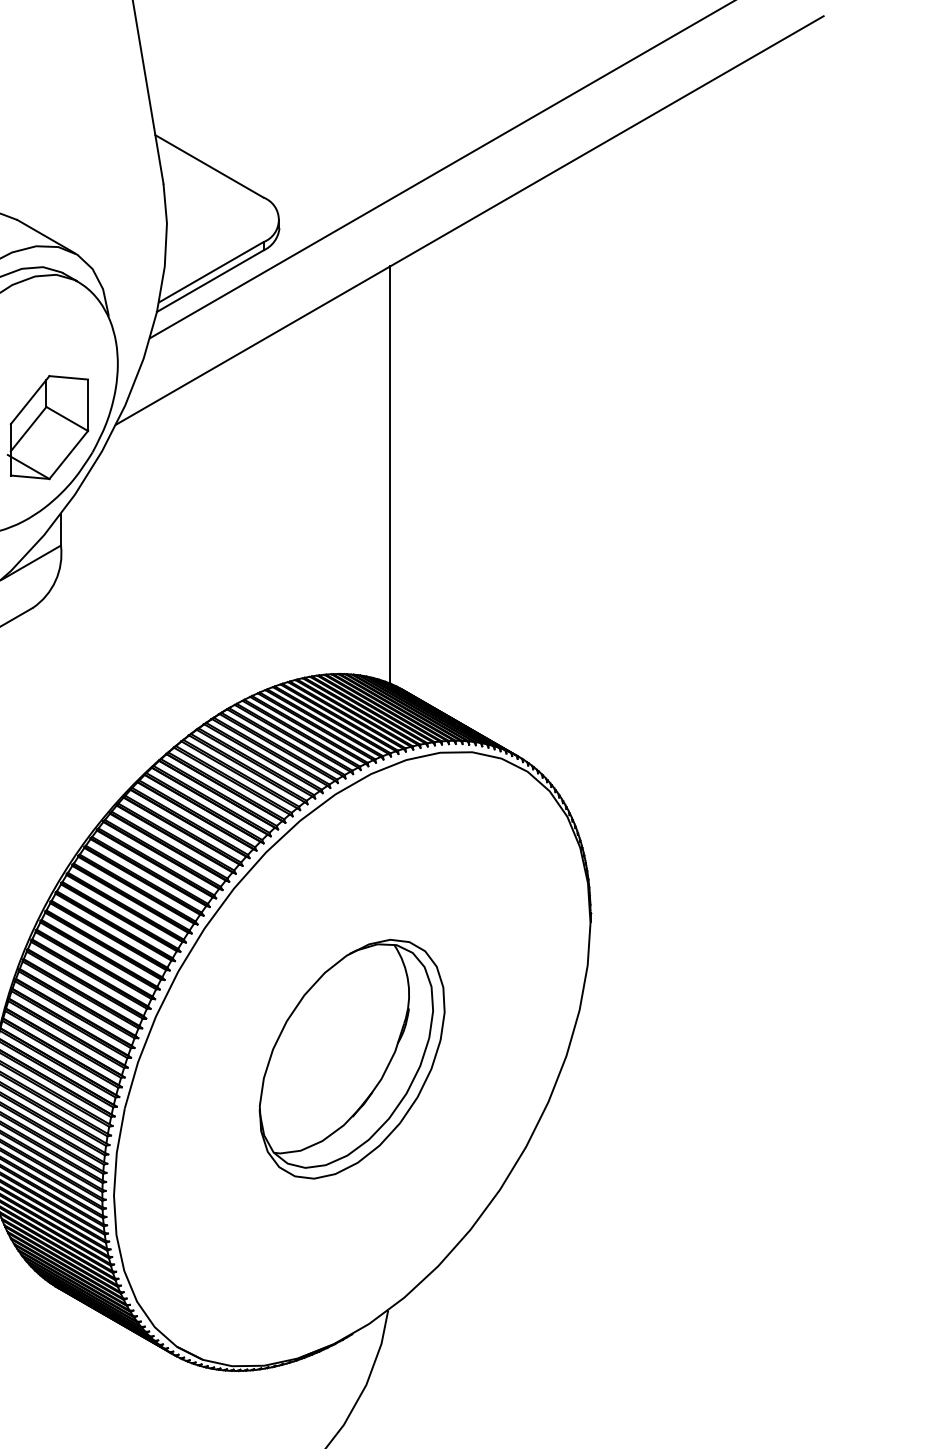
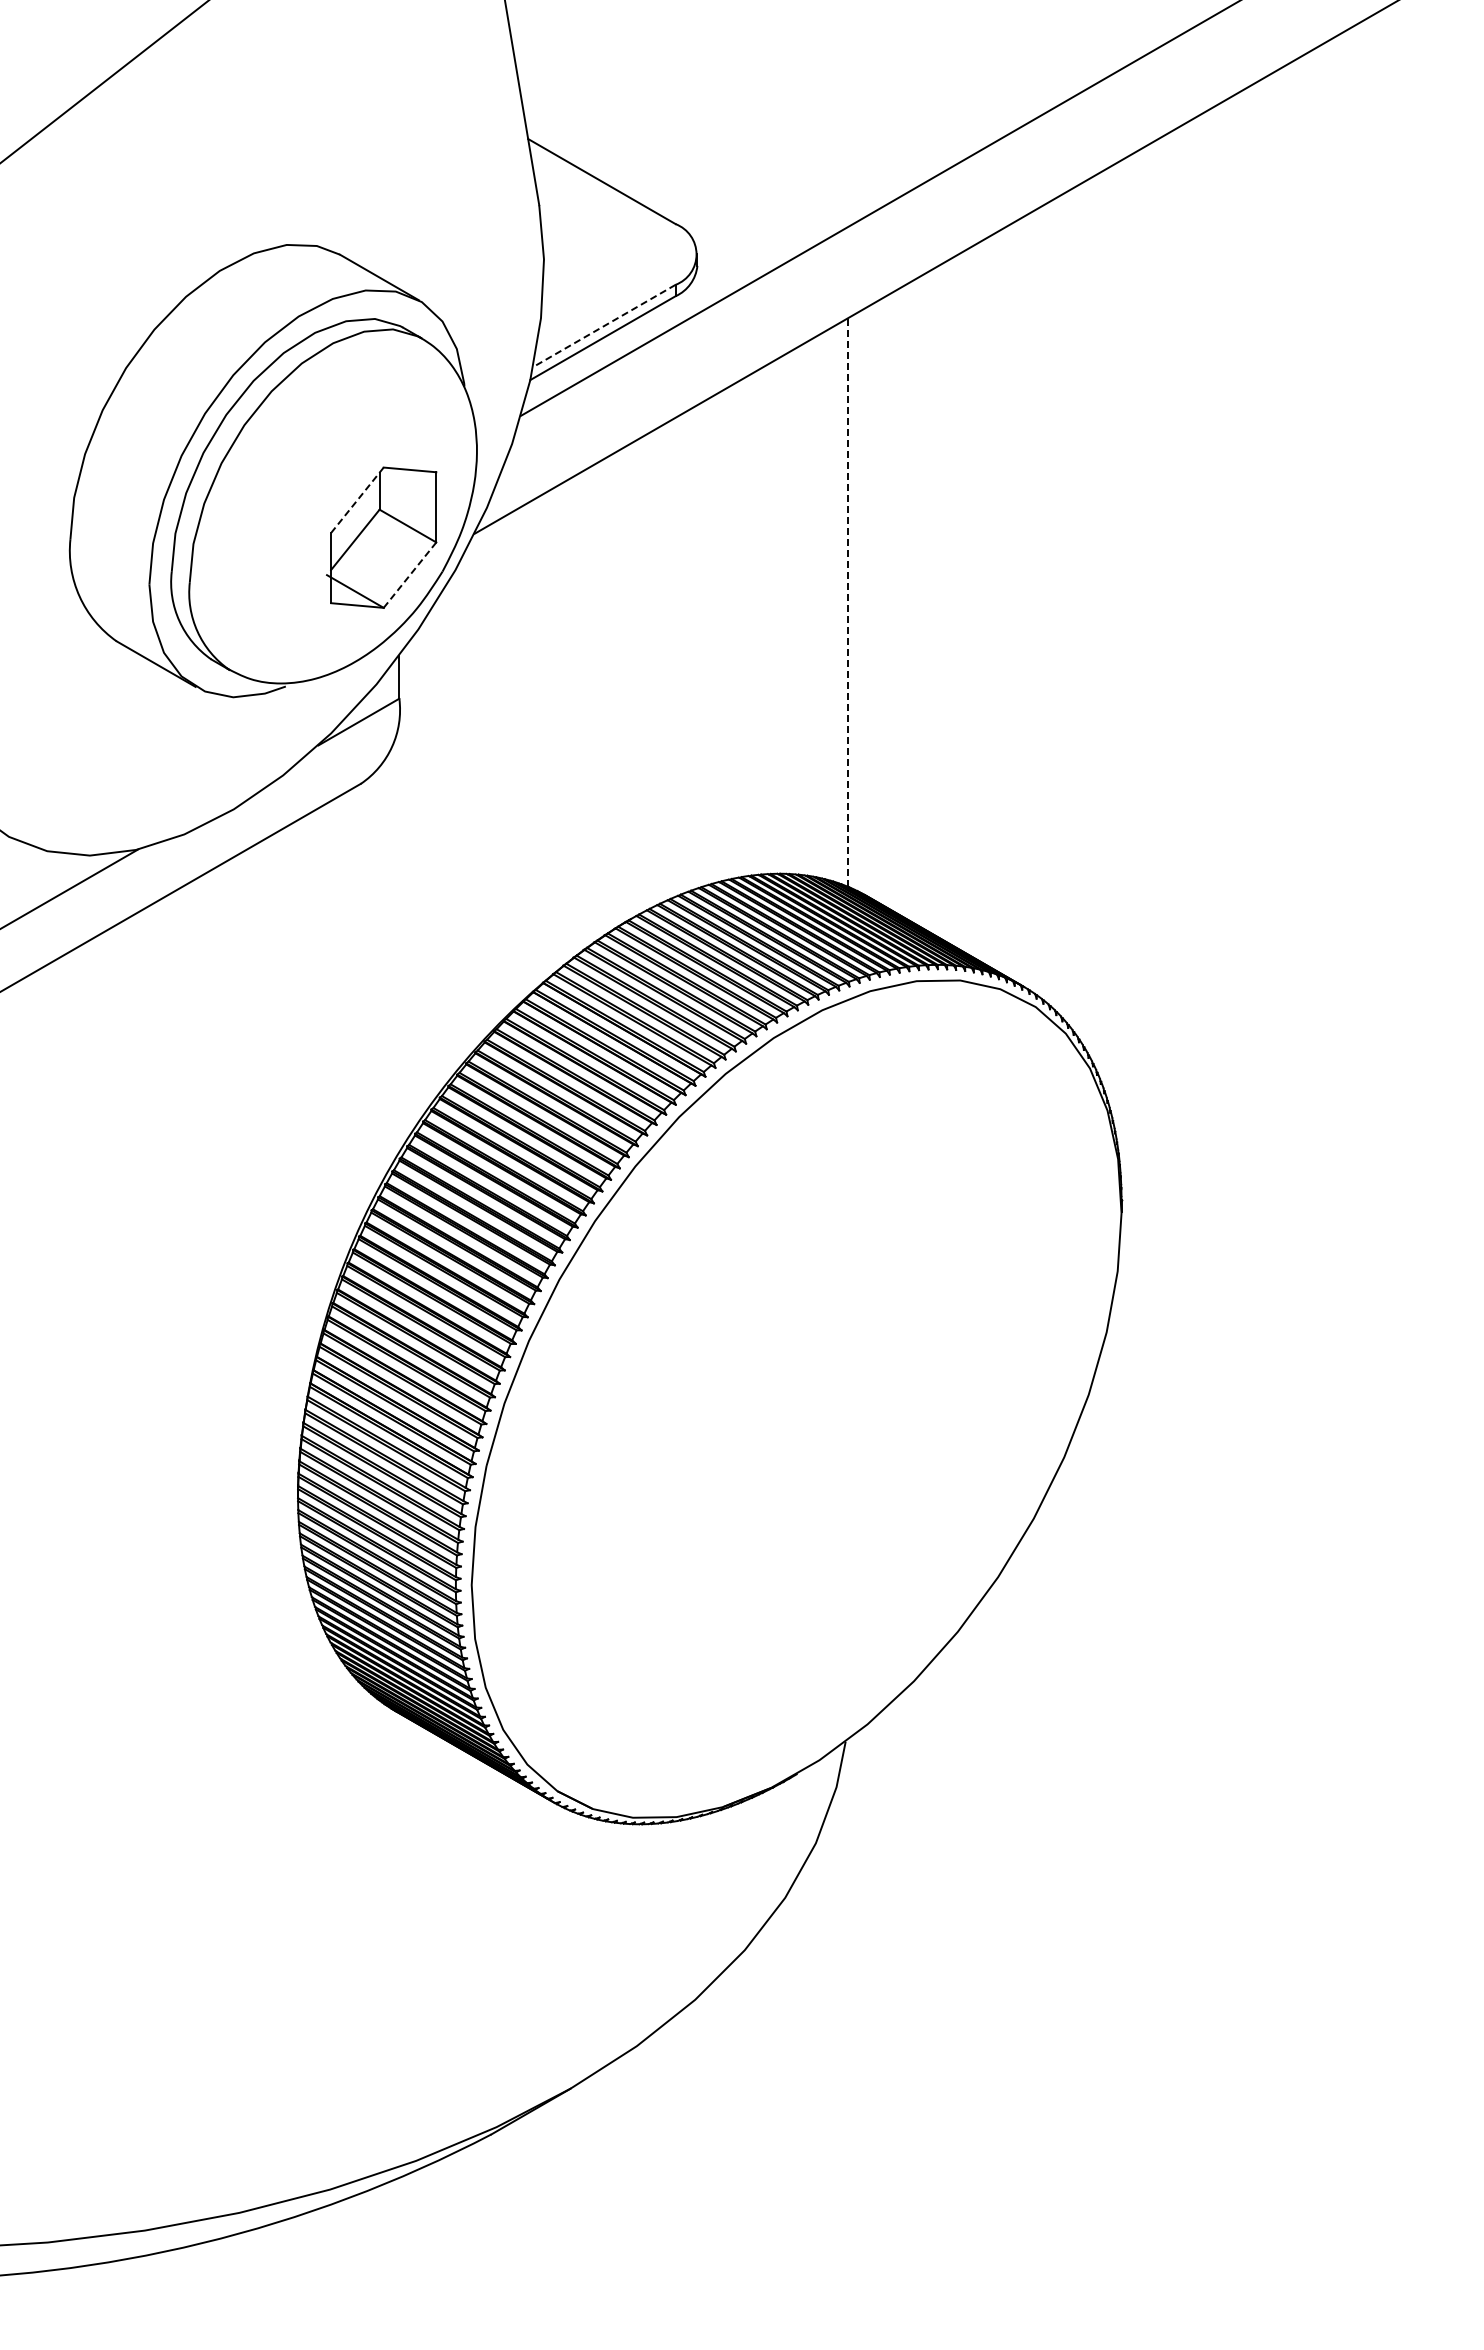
line: (210, 272) -> (603, 326), solid -> dashed
line: (30, 400) -> (357, 500), solid -> dashed
line: (69, 455) -> (410, 575), solid -> dashed
line: (390, 475) -> (848, 602), solid -> dashed
part: (352, 1058) -> (796, 1398), removed

